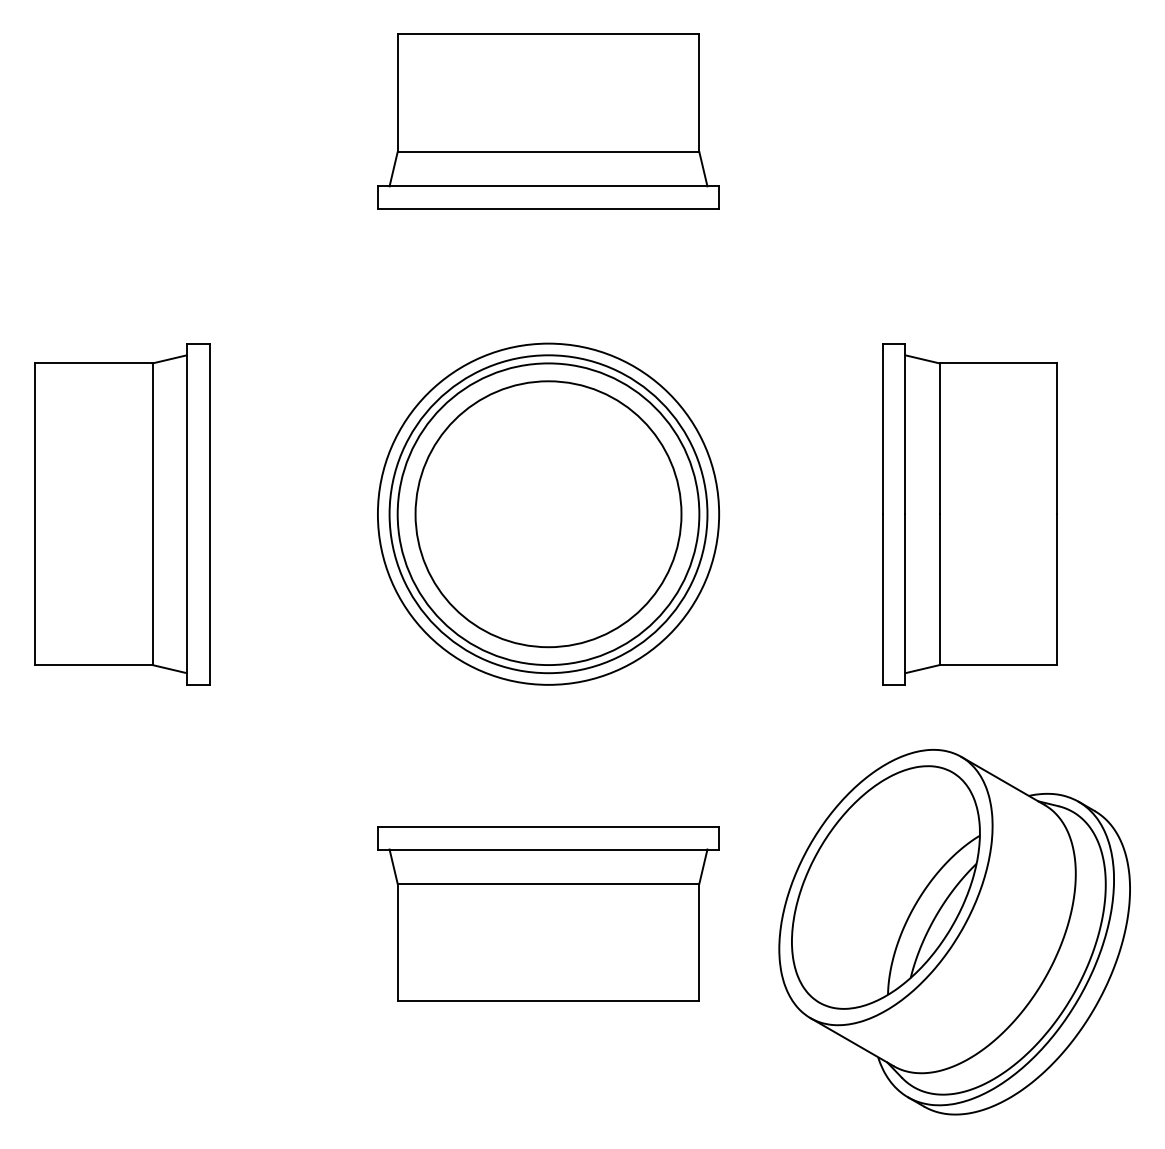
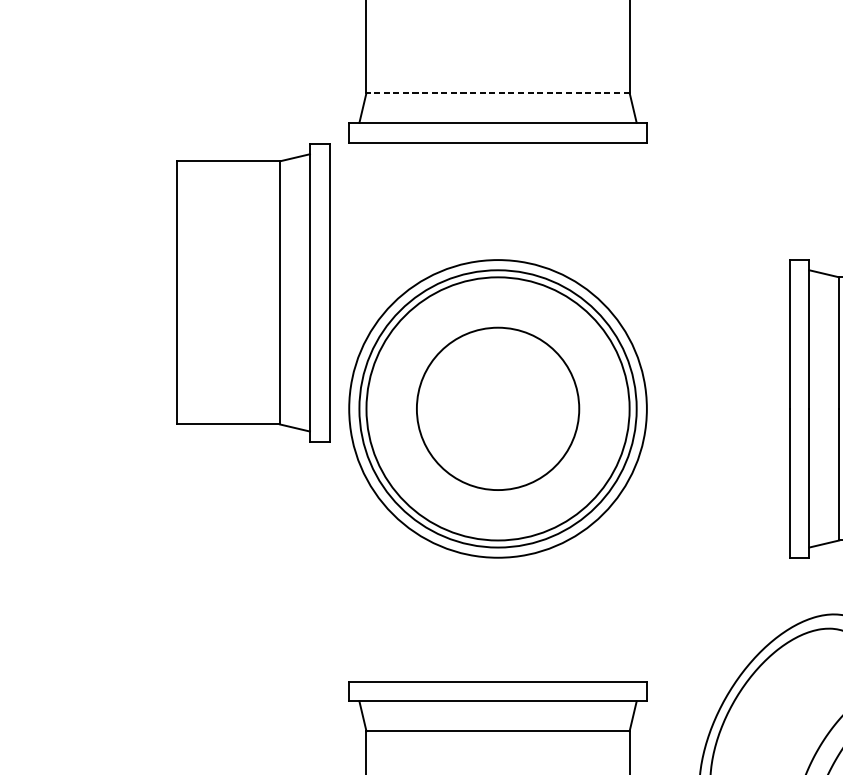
line: (548, 152) -> (498, 93), solid -> dashed
part: (122, 514) -> (253, 293), moved
circle: (548, 514) -> (498, 409), size x0.7

